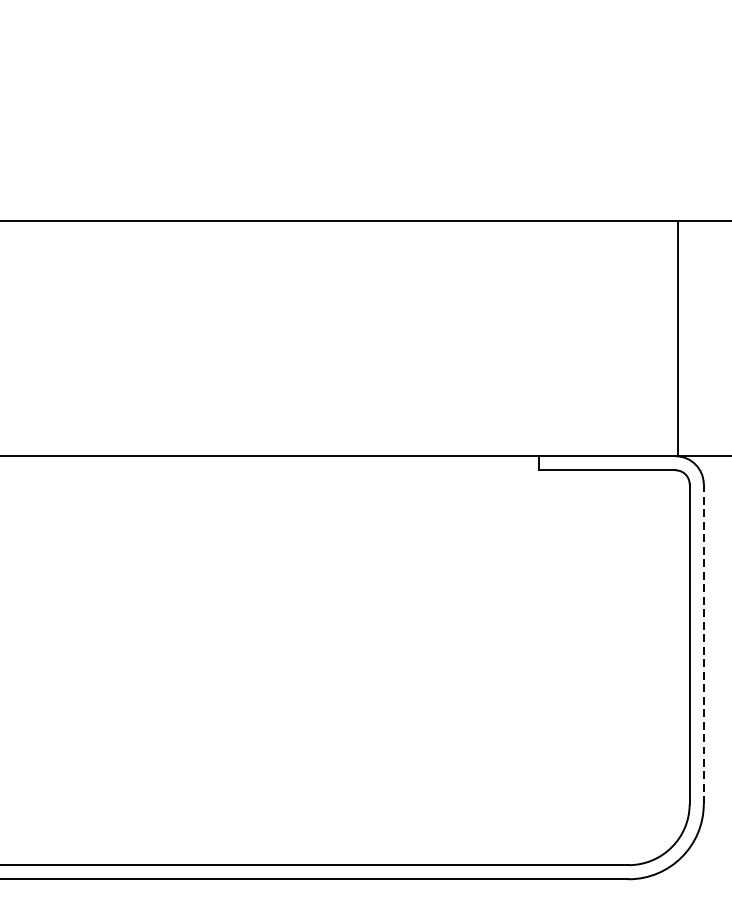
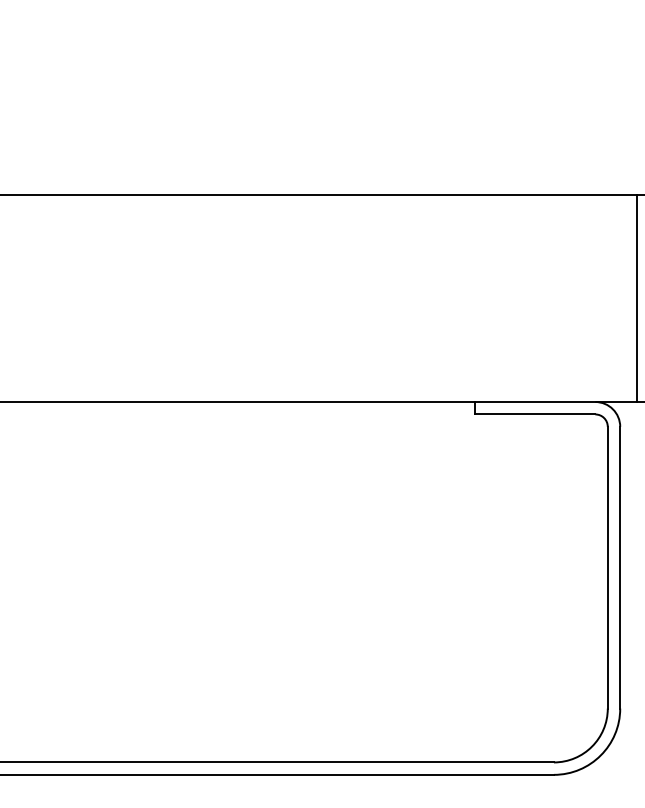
line: (678, 338) -> (636, 298), moved
line: (704, 644) -> (620, 567), dashed -> solid

